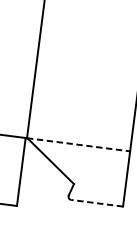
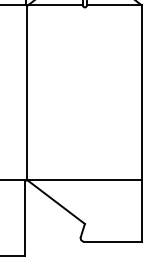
line: (78, 145) -> (84, 180), dashed -> solid
line: (97, 203) -> (113, 241), dashed -> solid

